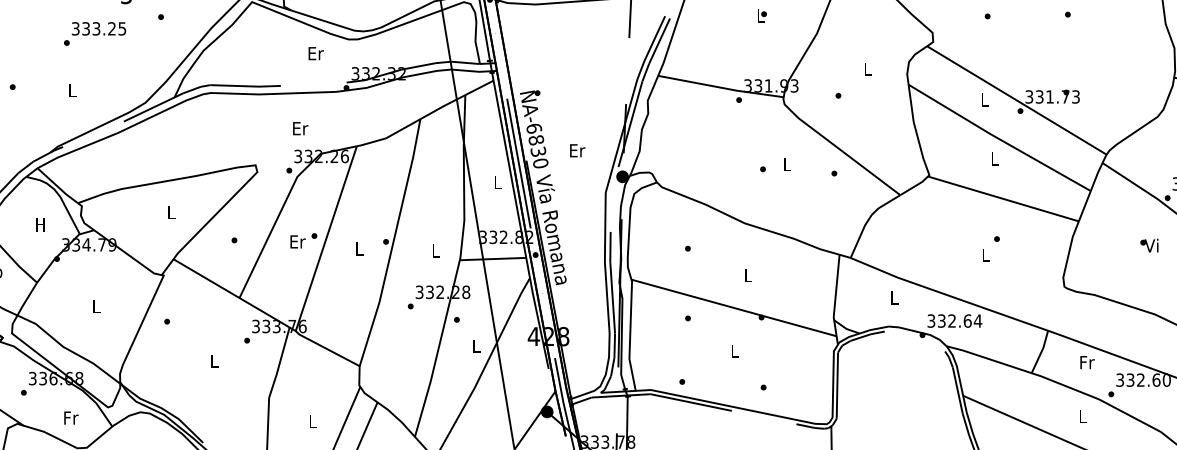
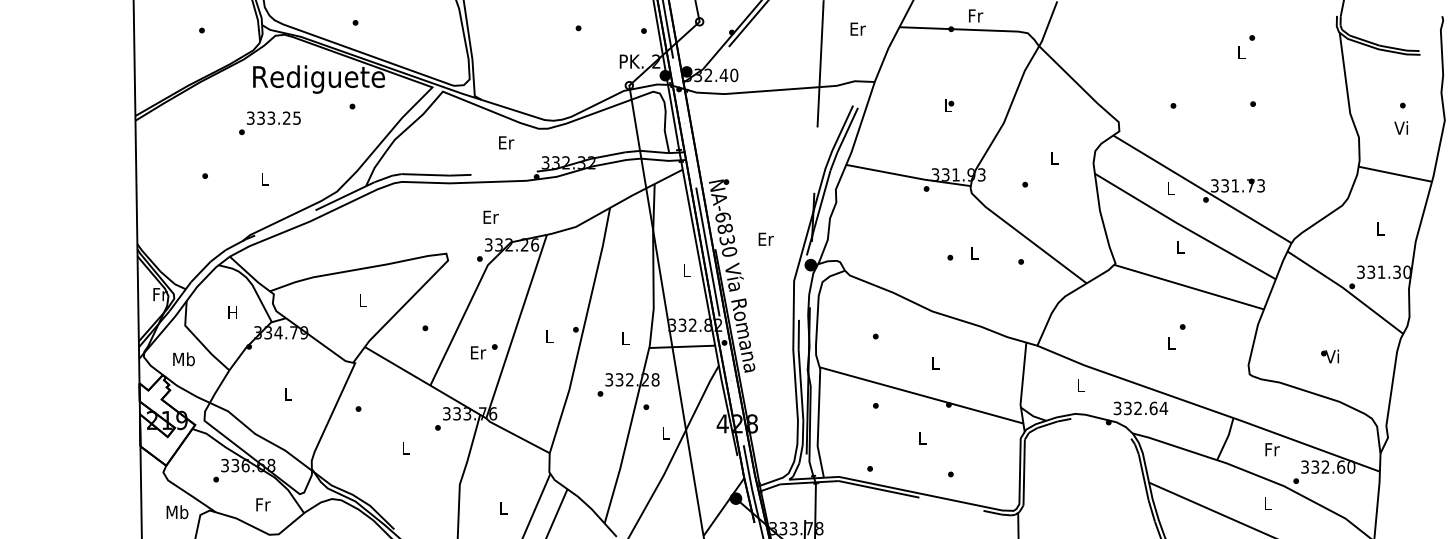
text: (94, 34) -> (269, 123), moved
text: (304, 240) -> (484, 351), moved
text: (1148, 245) -> (1329, 356), moved

